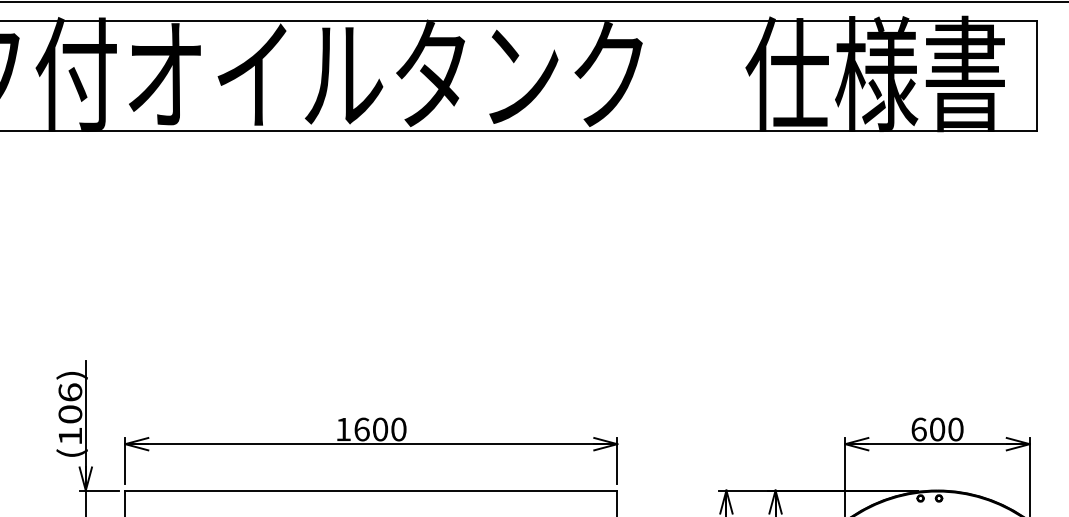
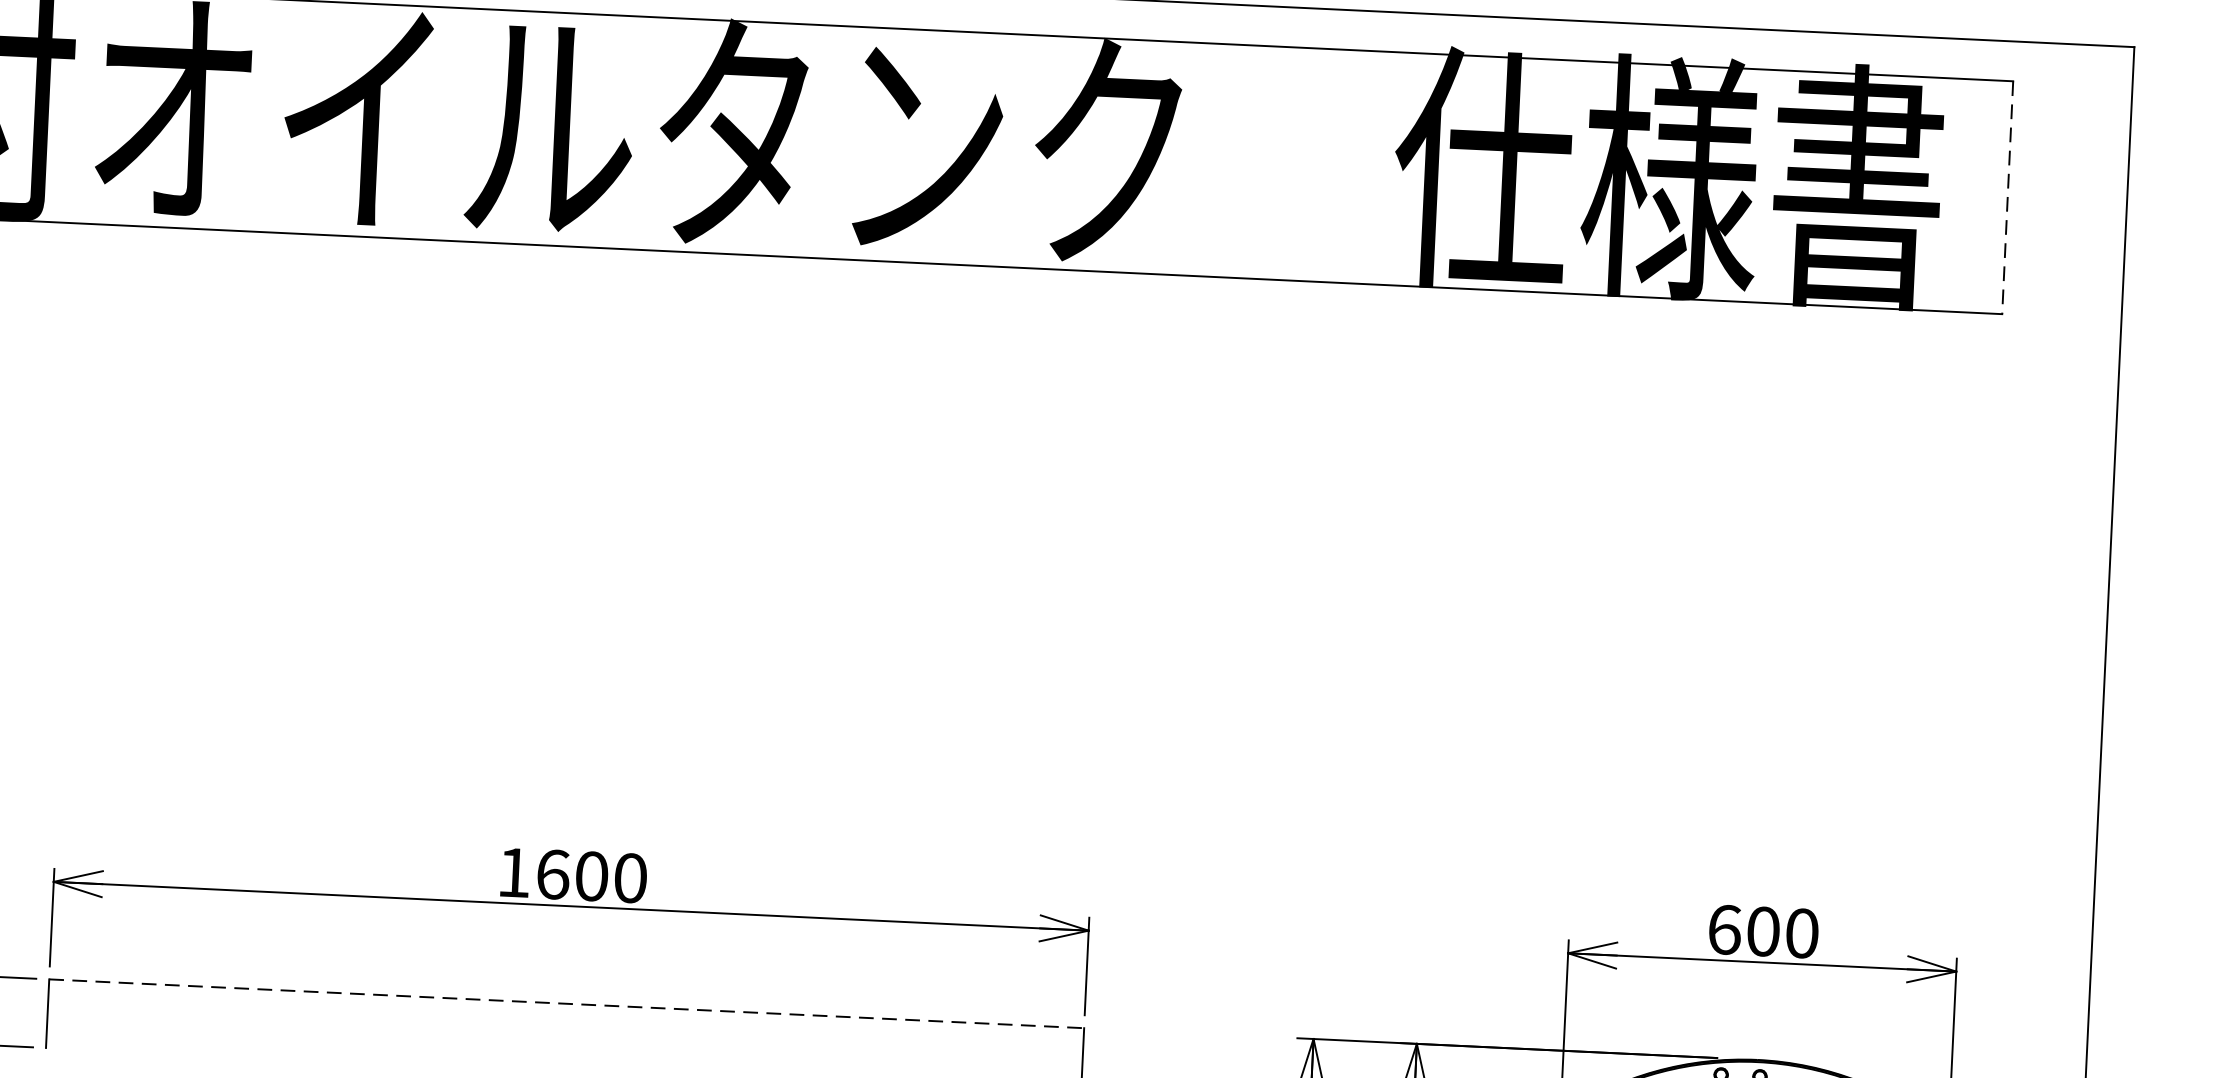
line: (1036, 76) -> (2006, 198), solid -> dashed
line: (371, 490) -> (567, 1003), solid -> dashed

